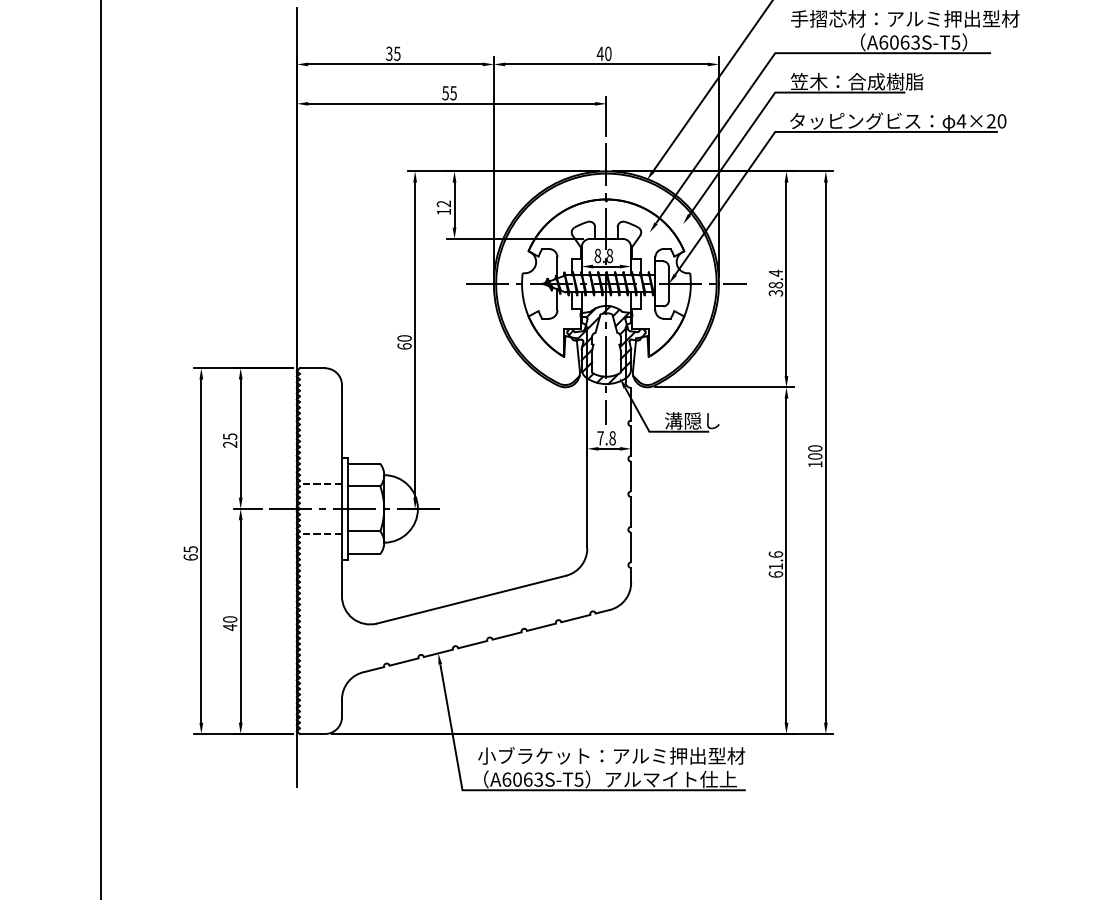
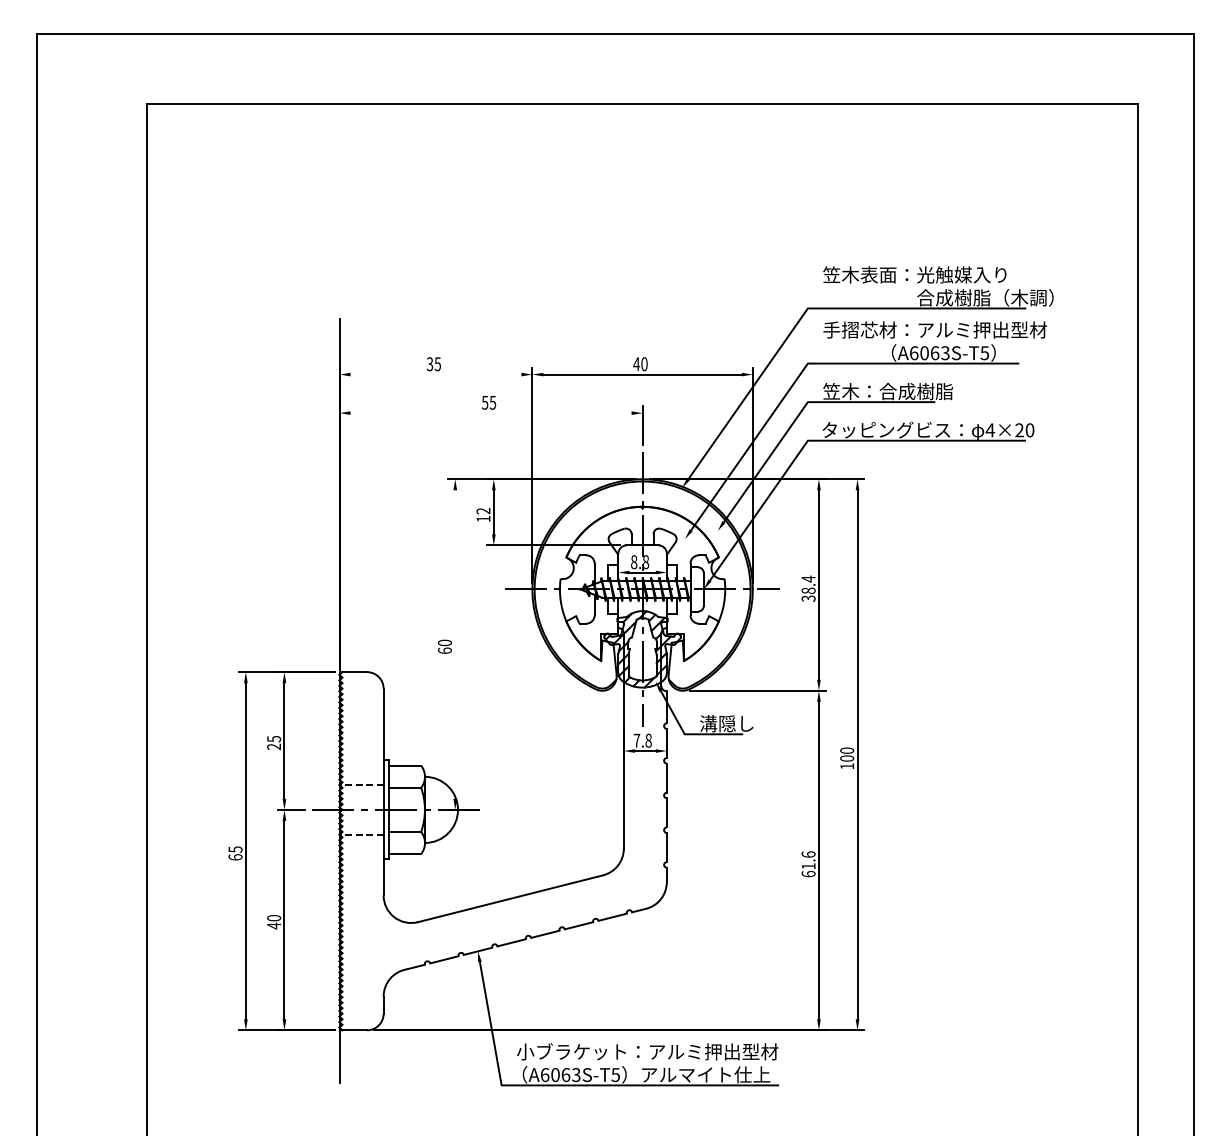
line: (394, 64) -> (435, 374), removed
line: (451, 104) -> (490, 413), removed
line: (415, 340) -> (455, 644), removed

